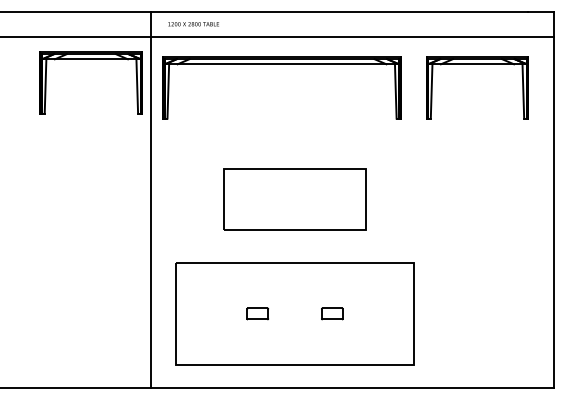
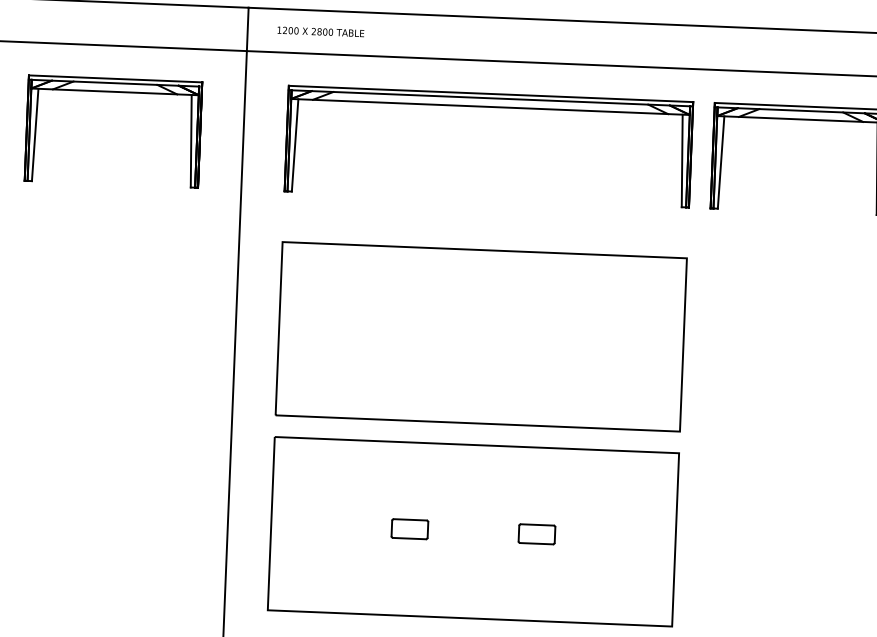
part: (90, 59) -> (113, 92), moved
part: (281, 64) -> (489, 107), moved
part: (294, 198) -> (480, 335), size x1.67

